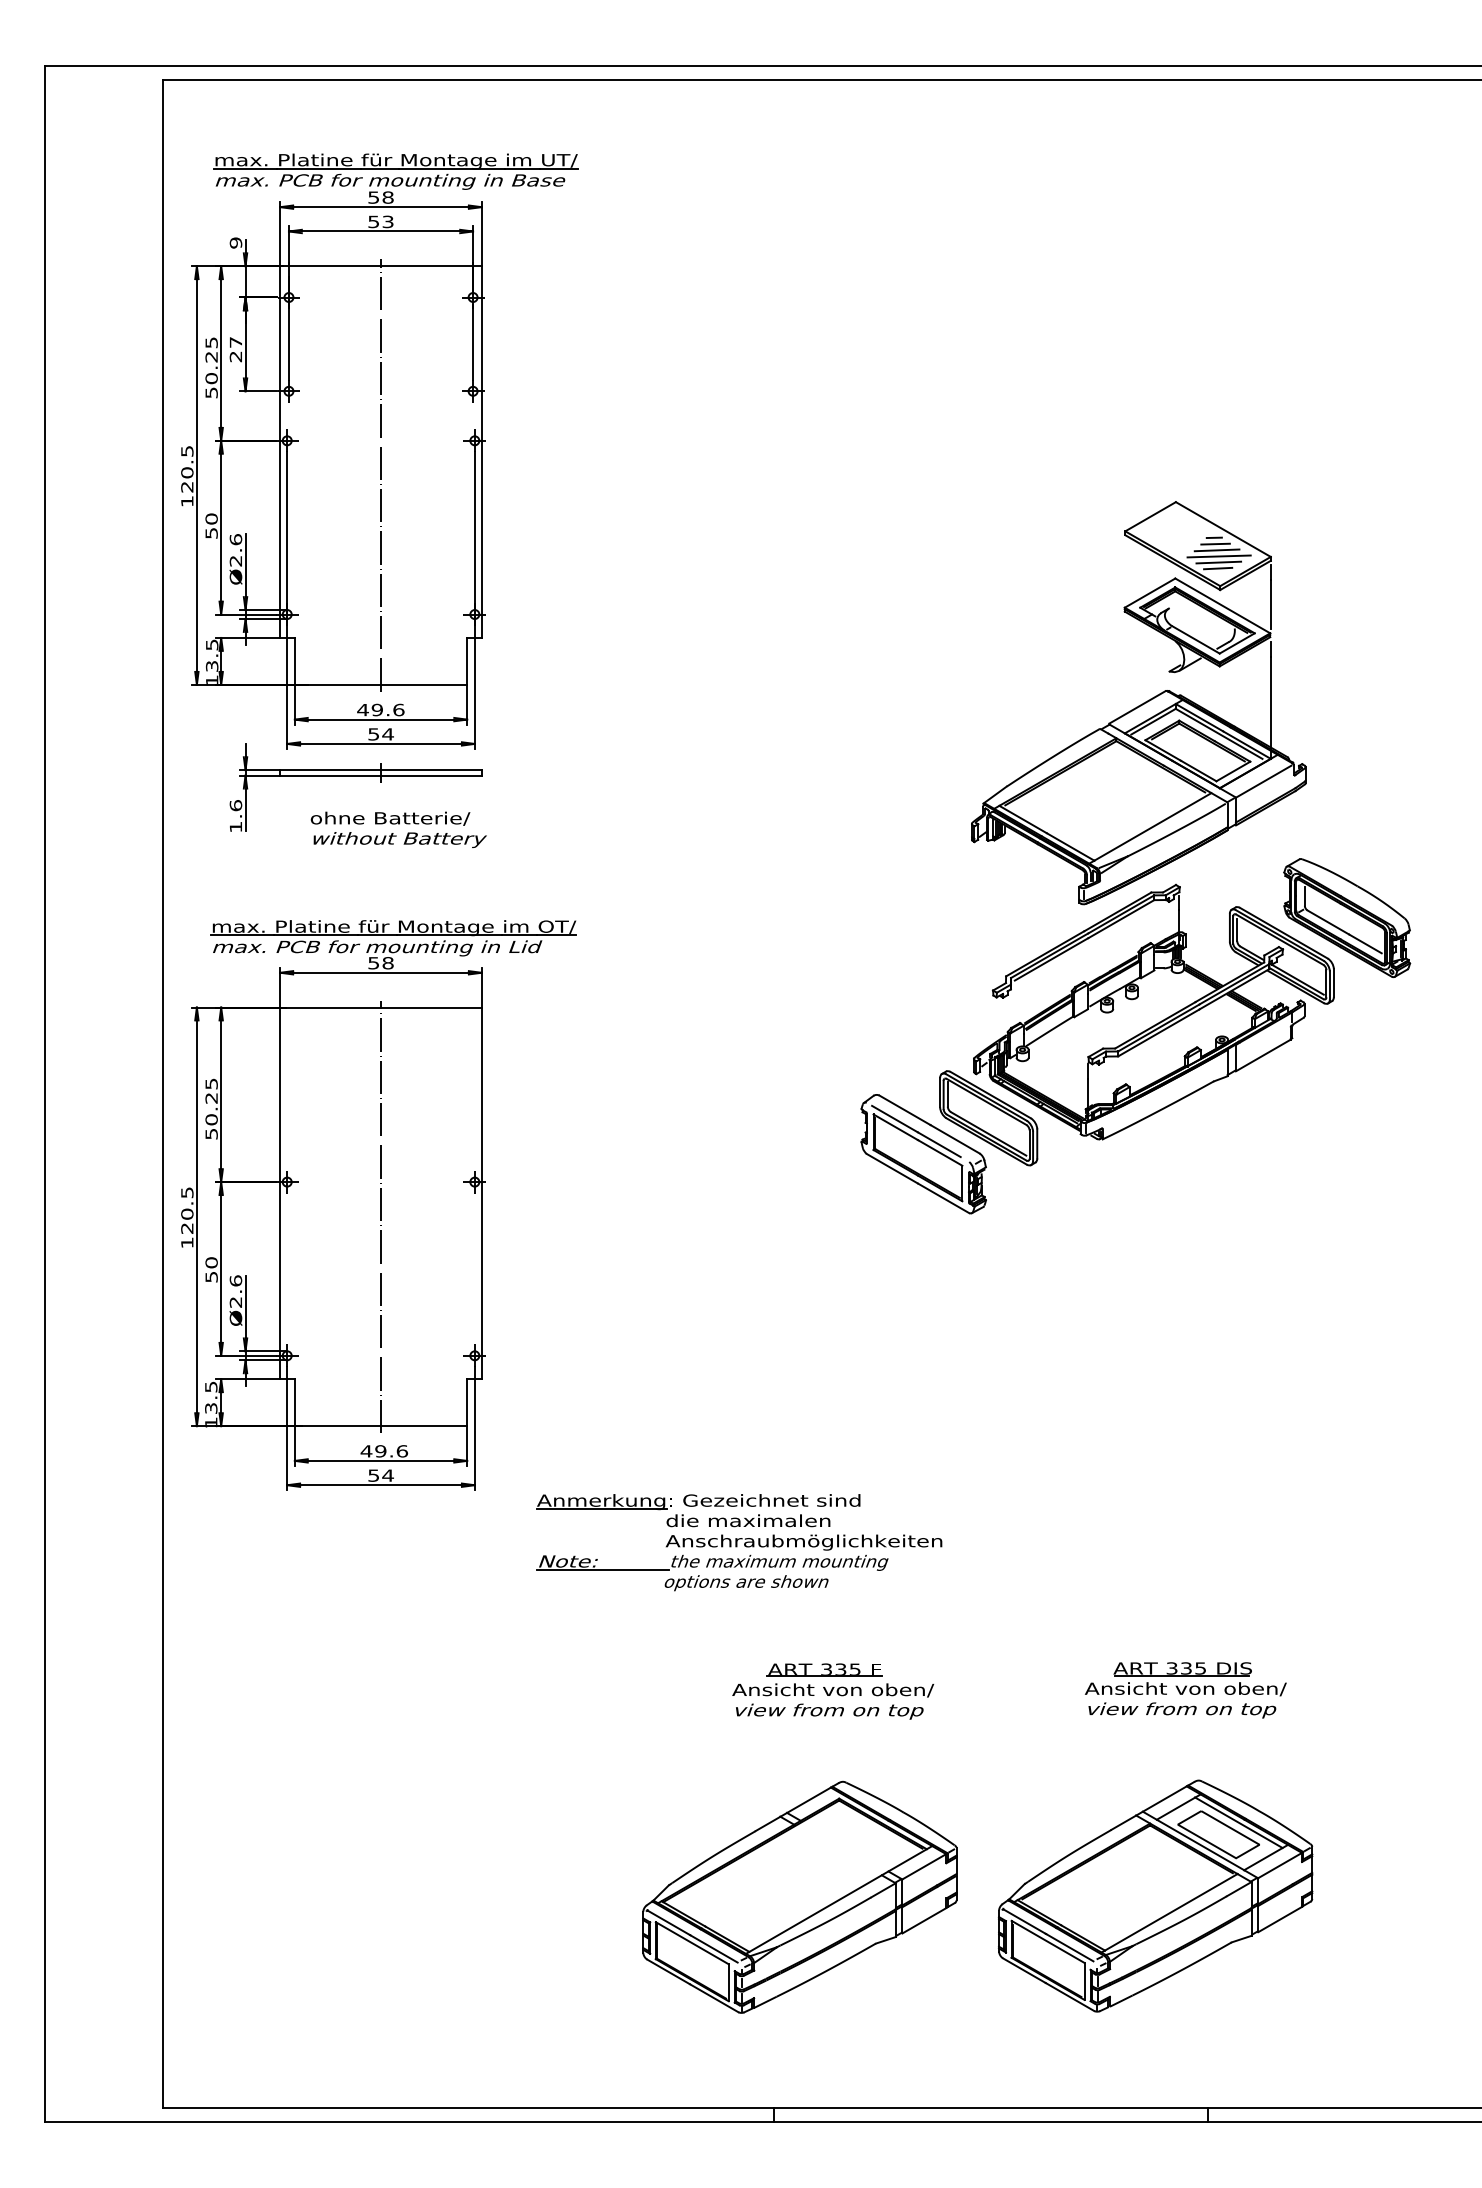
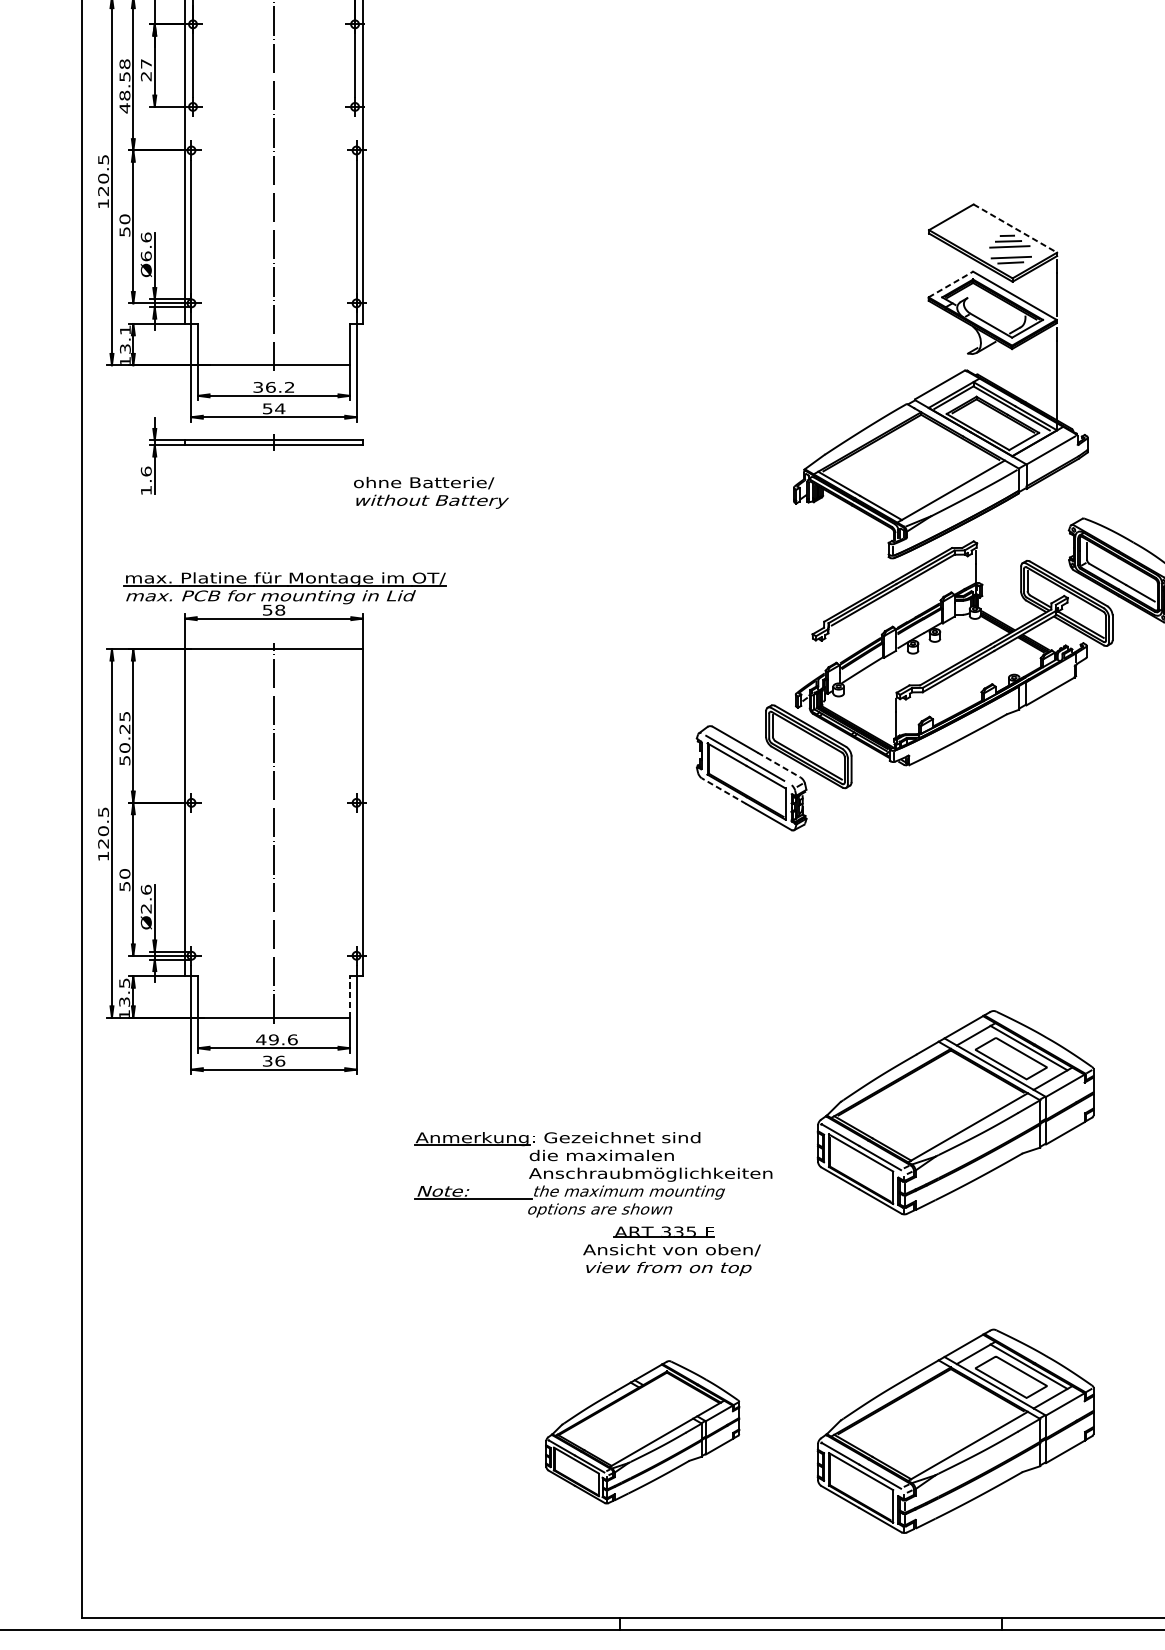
text: (211, 367) -> (124, 85), 50.25 -> 48.58
line: (1223, 529) -> (1015, 228), solid -> dashed
line: (1218, 556) -> (1011, 252), removed
text: (235, 560) -> (145, 255), Ø2.6 -> Ø6.6
line: (1150, 592) -> (951, 283), solid -> dashed
text: (212, 644) -> (125, 329), 13.5 -> 13.1
text: (380, 709) -> (273, 386), 49.6 -> 36.2
text: (398, 829) -> (431, 492), moved
line: (955, 1139) -> (779, 765), solid -> dashed
line: (891, 1168) -> (723, 790), solid -> dashed
line: (467, 1402) -> (350, 996), solid -> dashed
text: (381, 1475) -> (274, 1061), 54 -> 36
part: (1155, 1533) -> (955, 1112), added
part: (739, 1542) -> (593, 1174), moved
part: (1185, 1690) -> (982, 1250), removed
part: (799, 1896) -> (642, 1431), size x0.7

